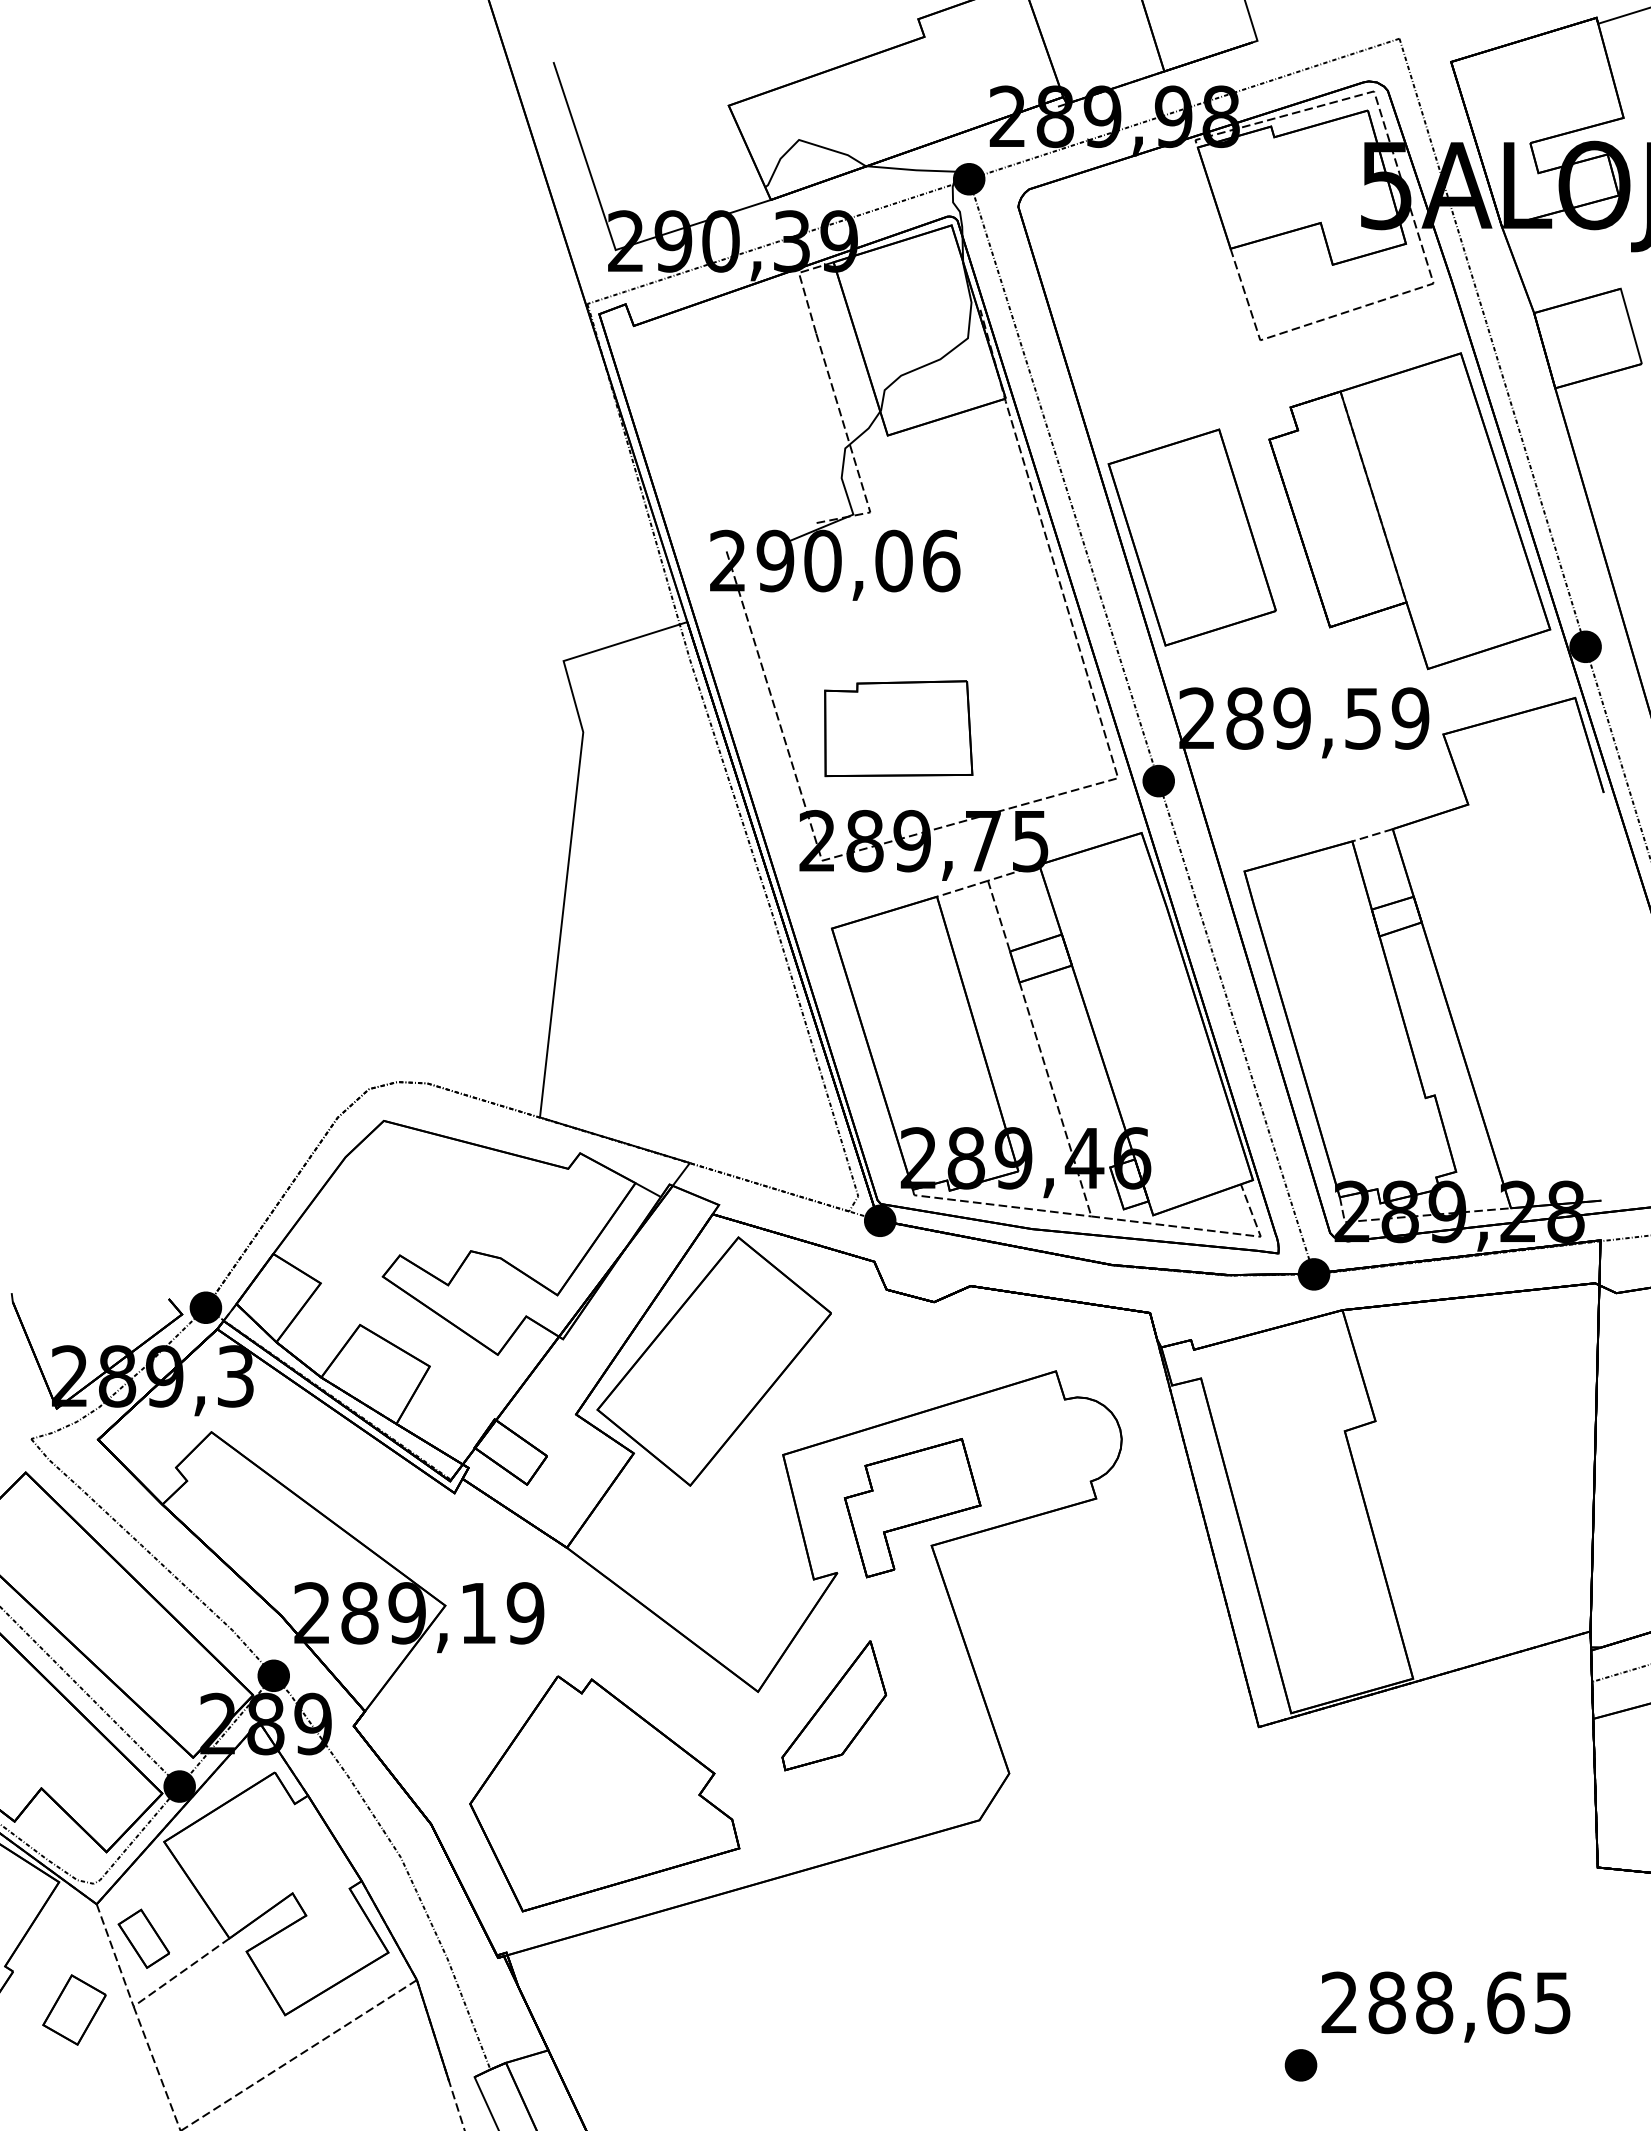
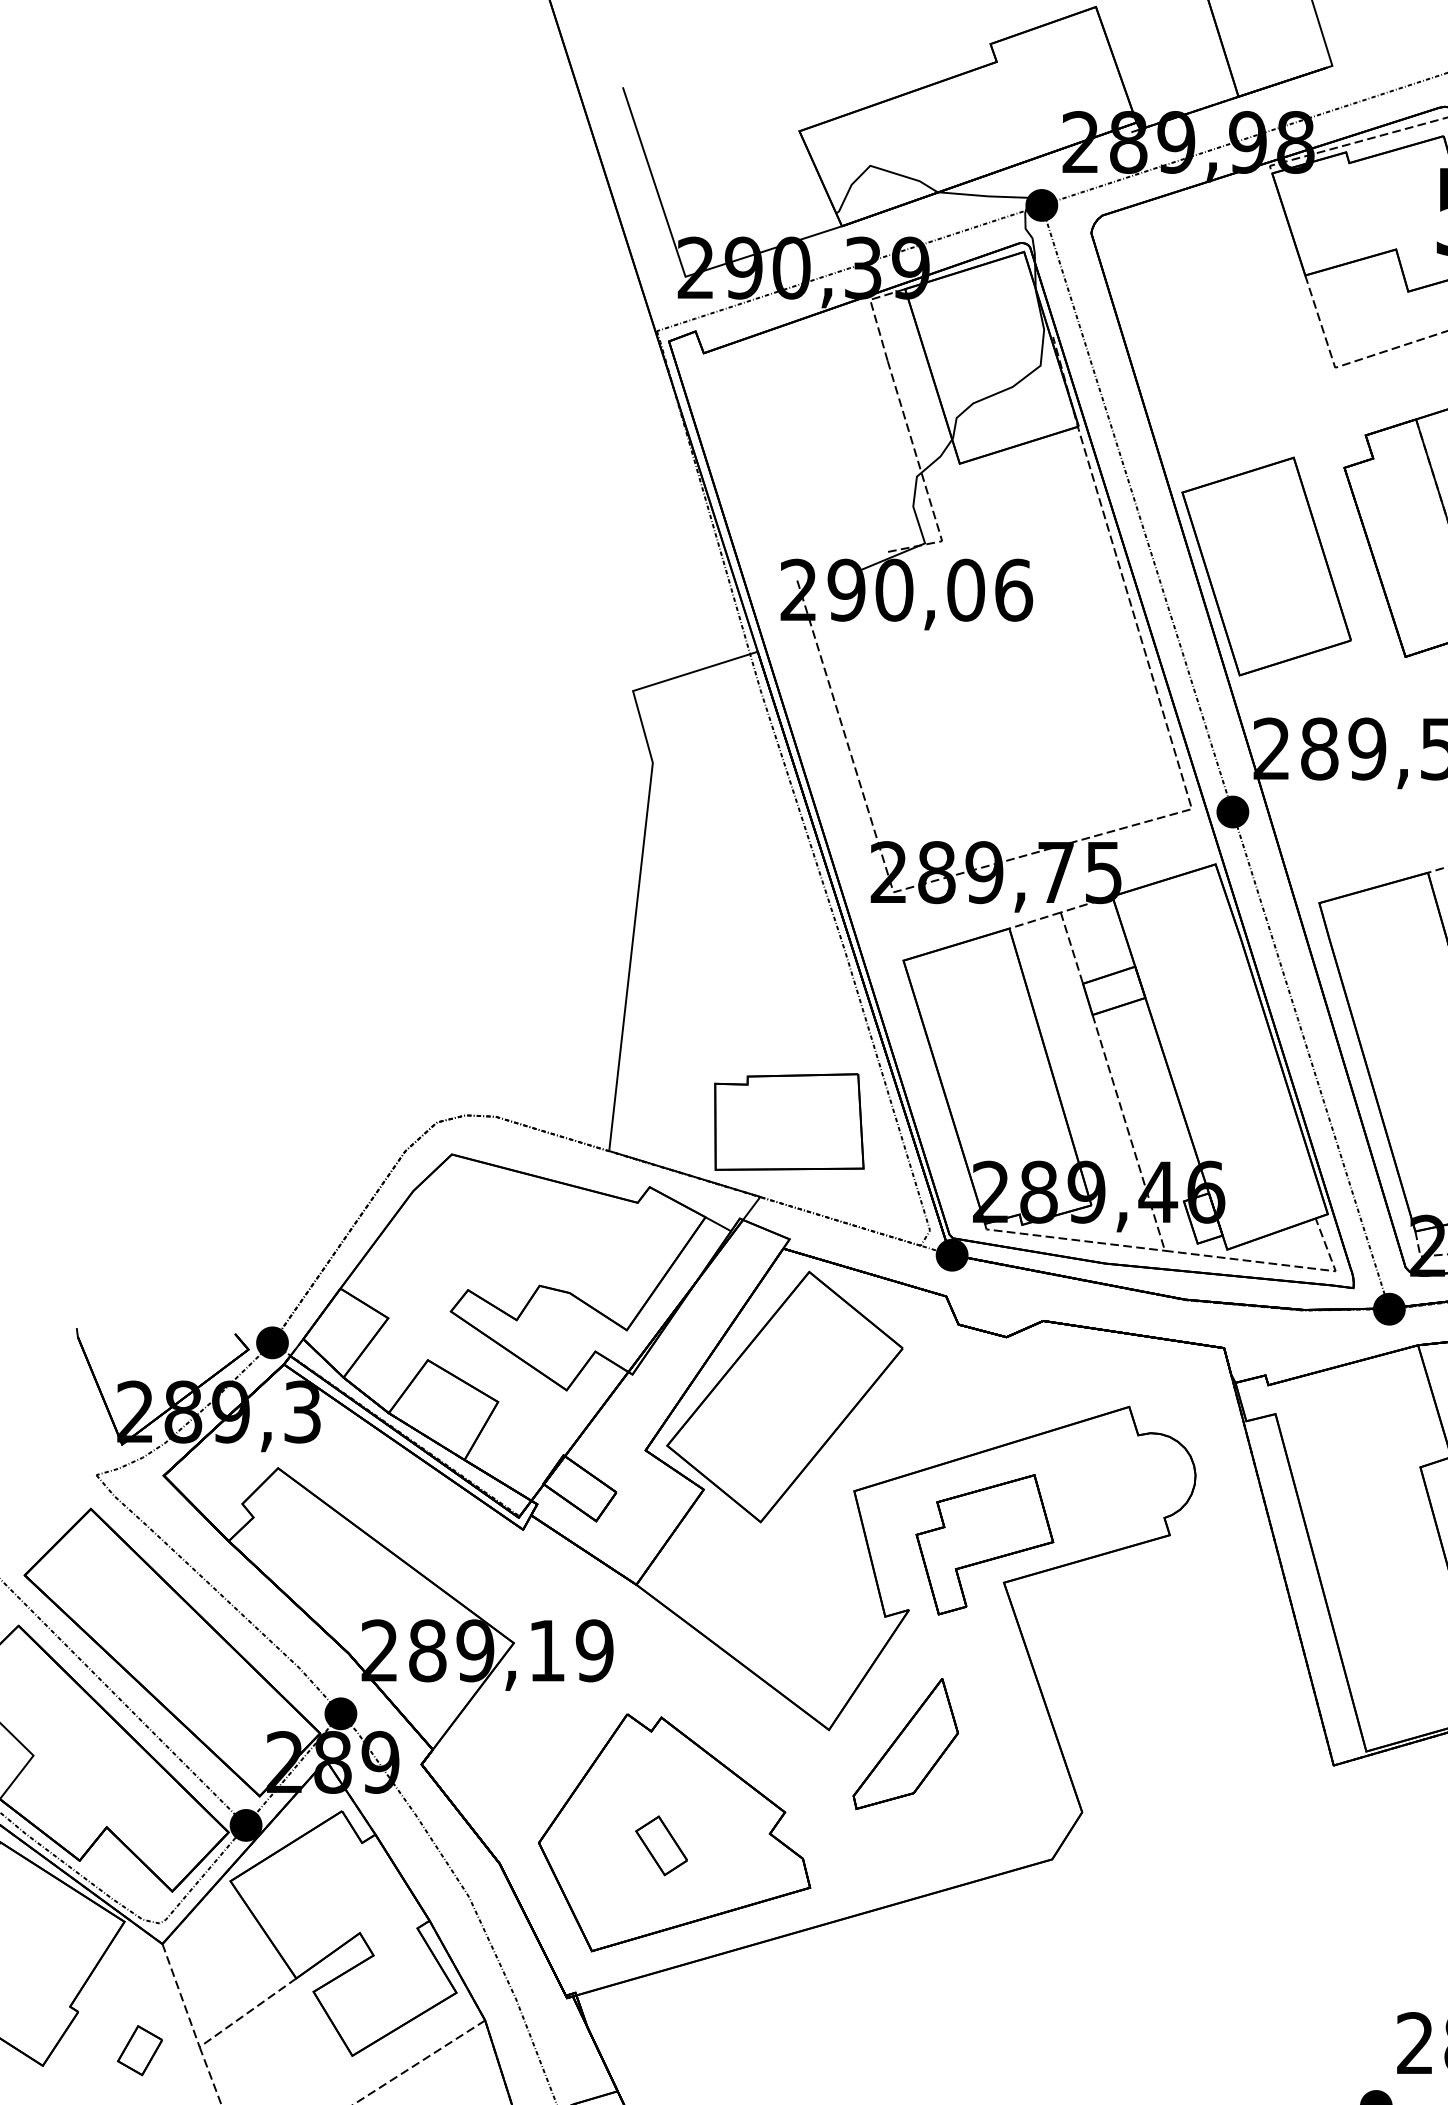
part: (898, 728) -> (789, 1121), moved
part: (143, 1938) -> (661, 1845), moved
part: (74, 2009) -> (140, 2050), size x0.7

